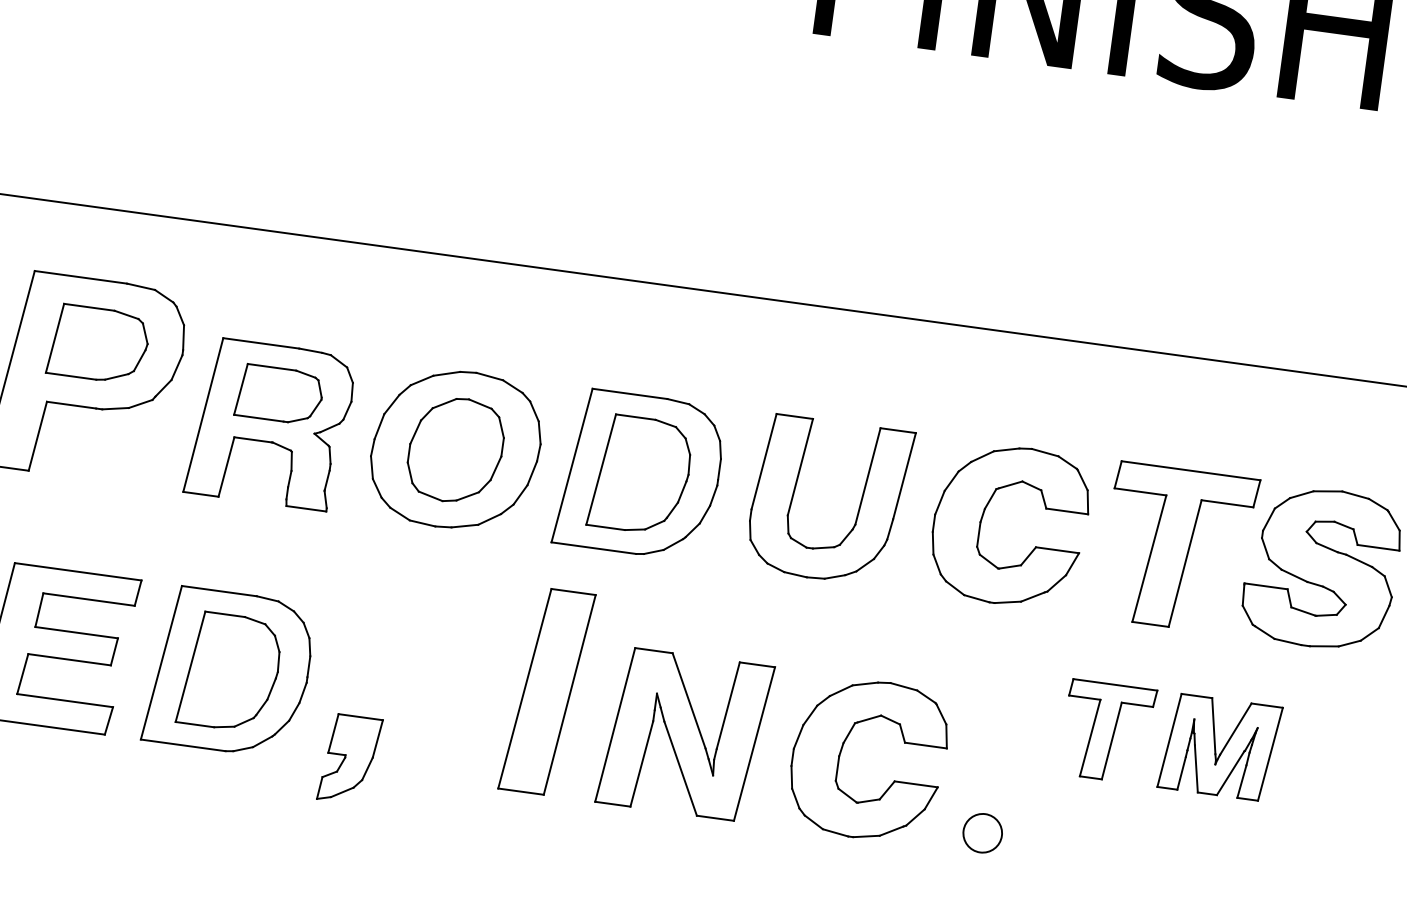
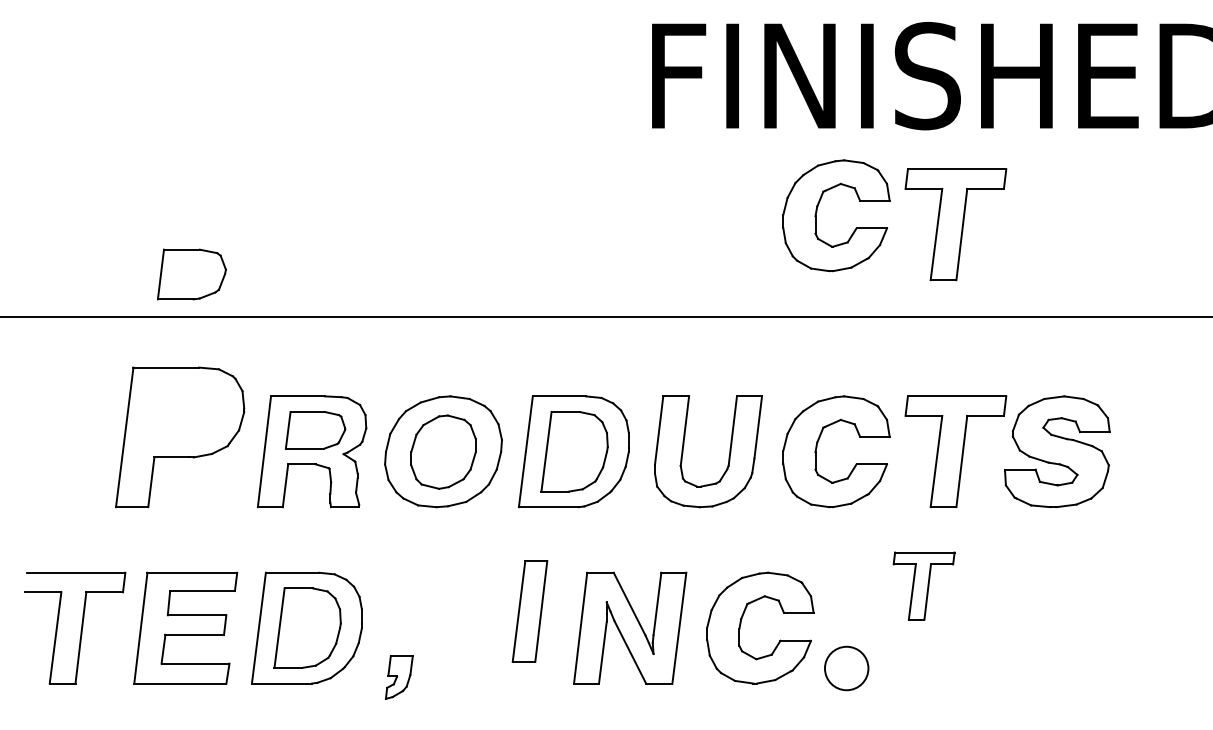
part: (1029, 184) -> (817, 212), added
part: (1222, 227) -> (955, 224), added
part: (98, 344) -> (191, 274), moved
part: (546, 691) -> (529, 611), size x0.7
part: (1219, 746) -> (1003, 585), removed
part: (350, 759) -> (399, 677), size x0.7
circle: (982, 833) -> (846, 668), size x1.6

